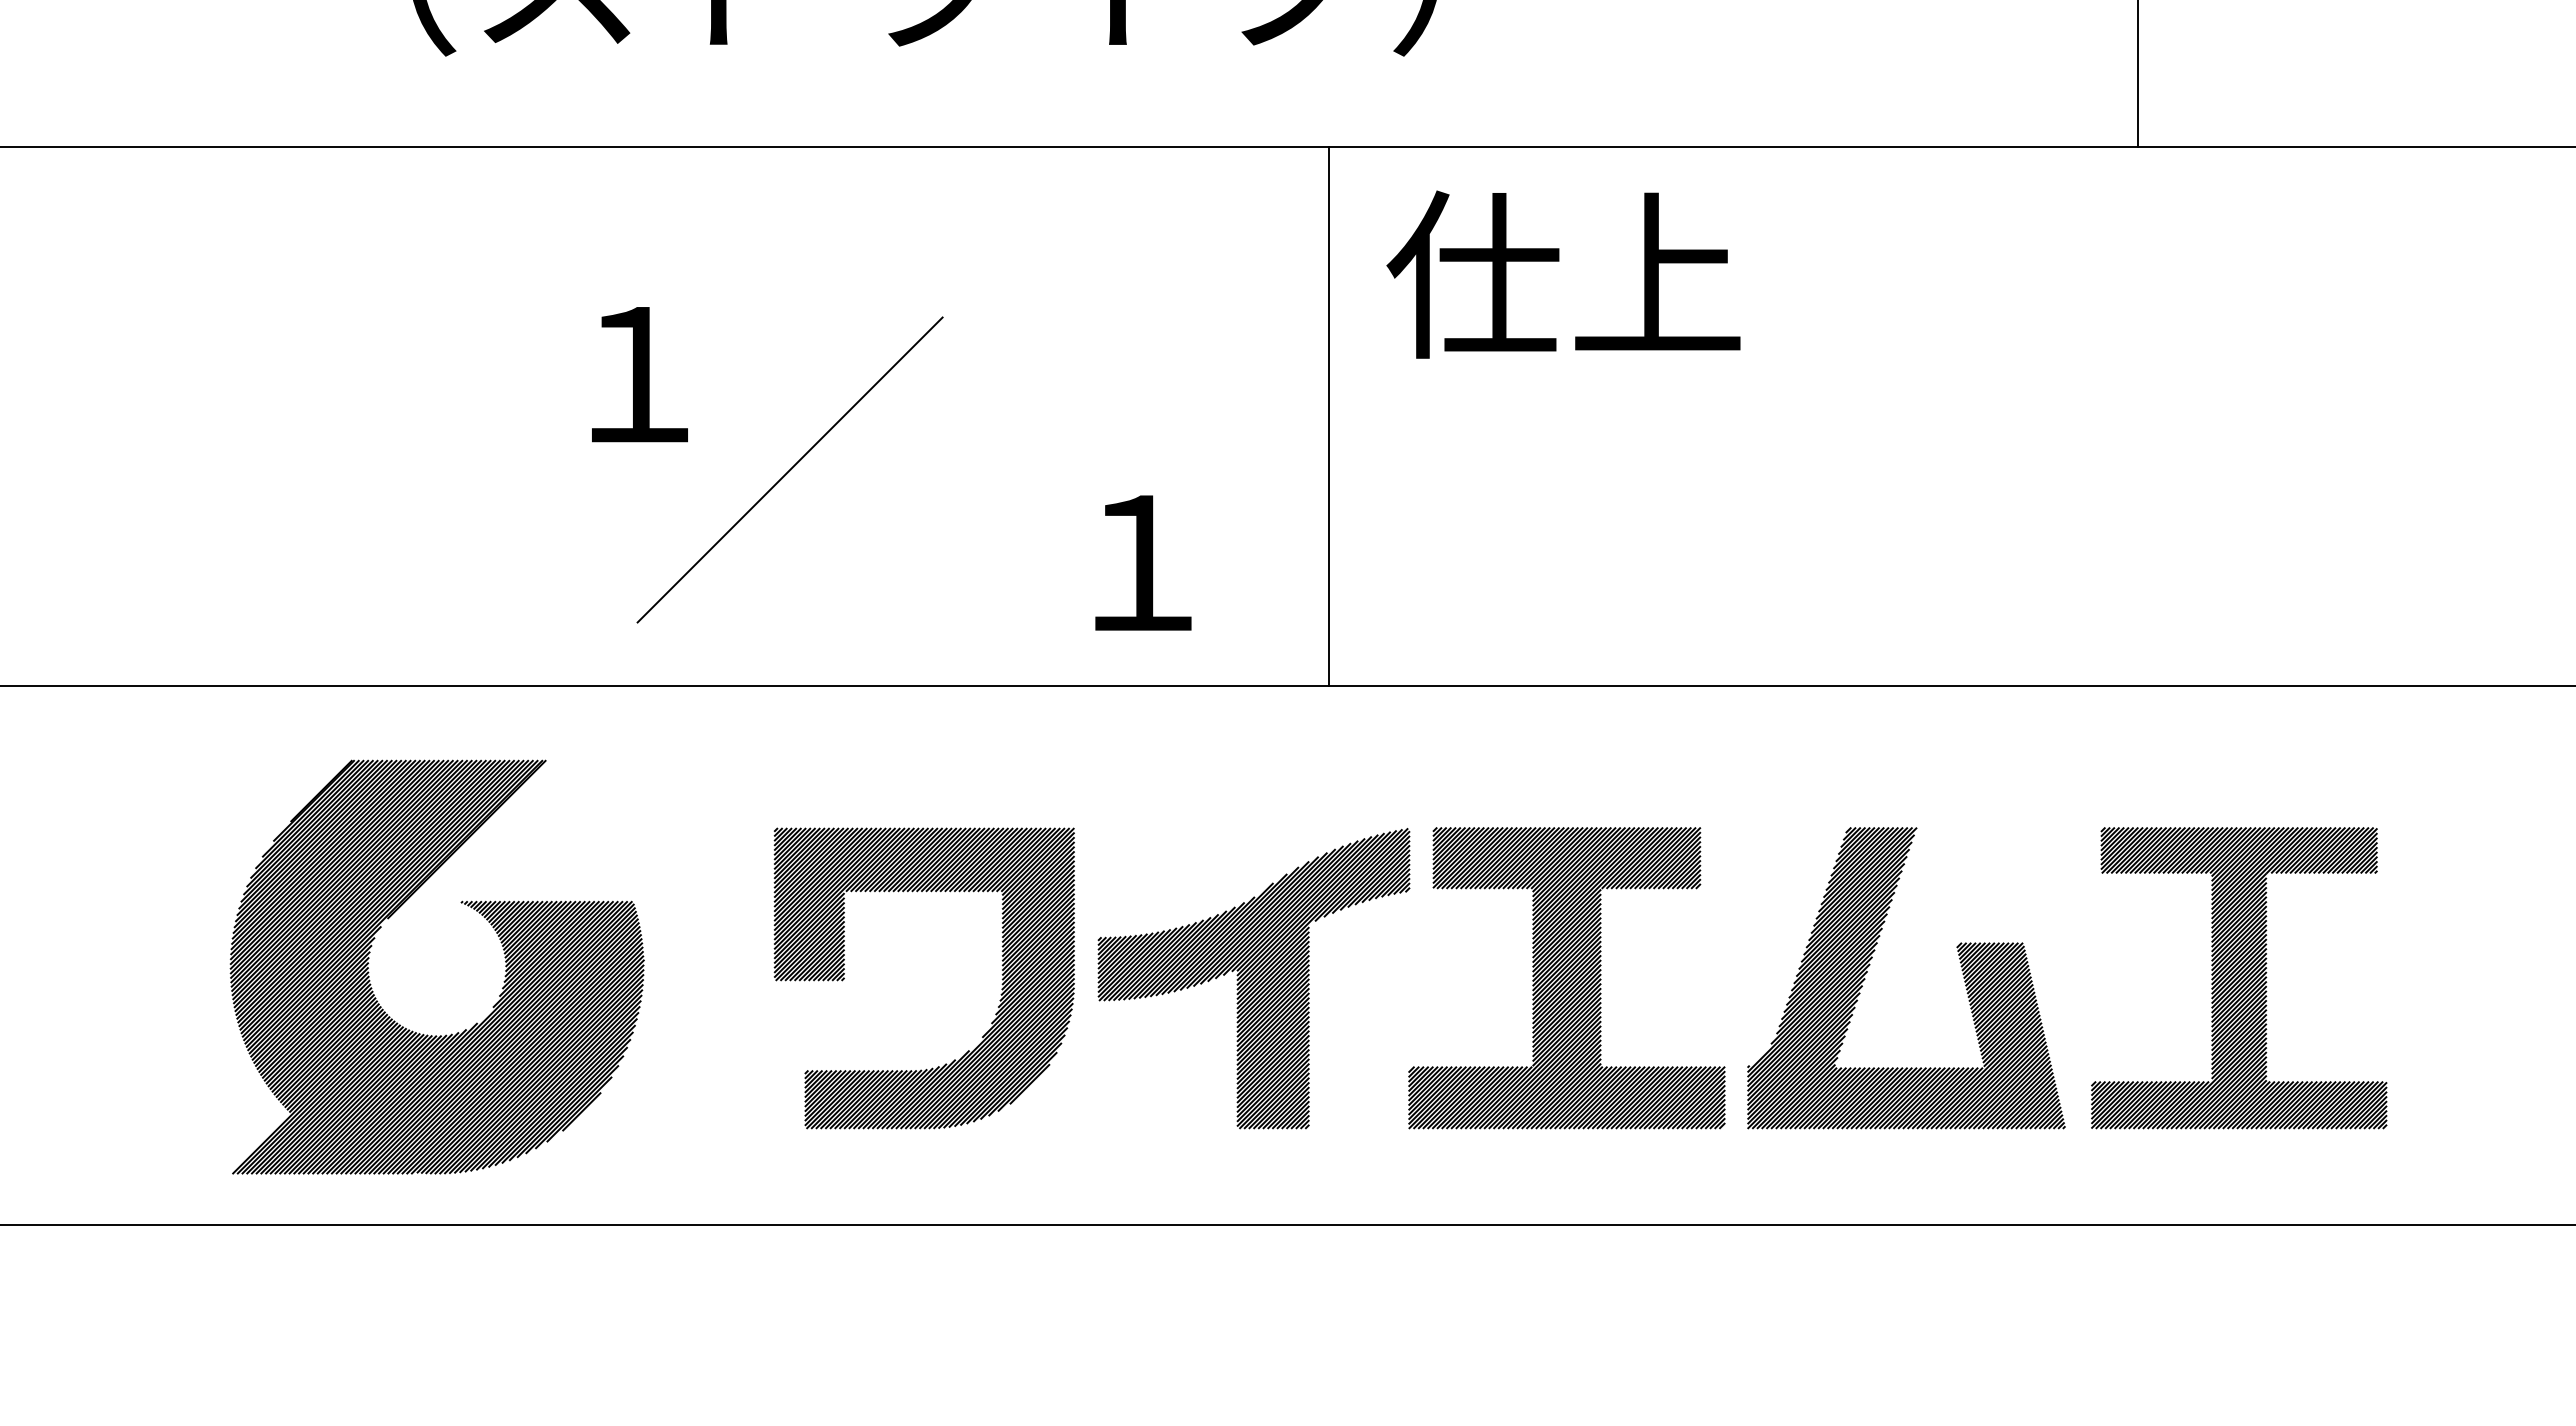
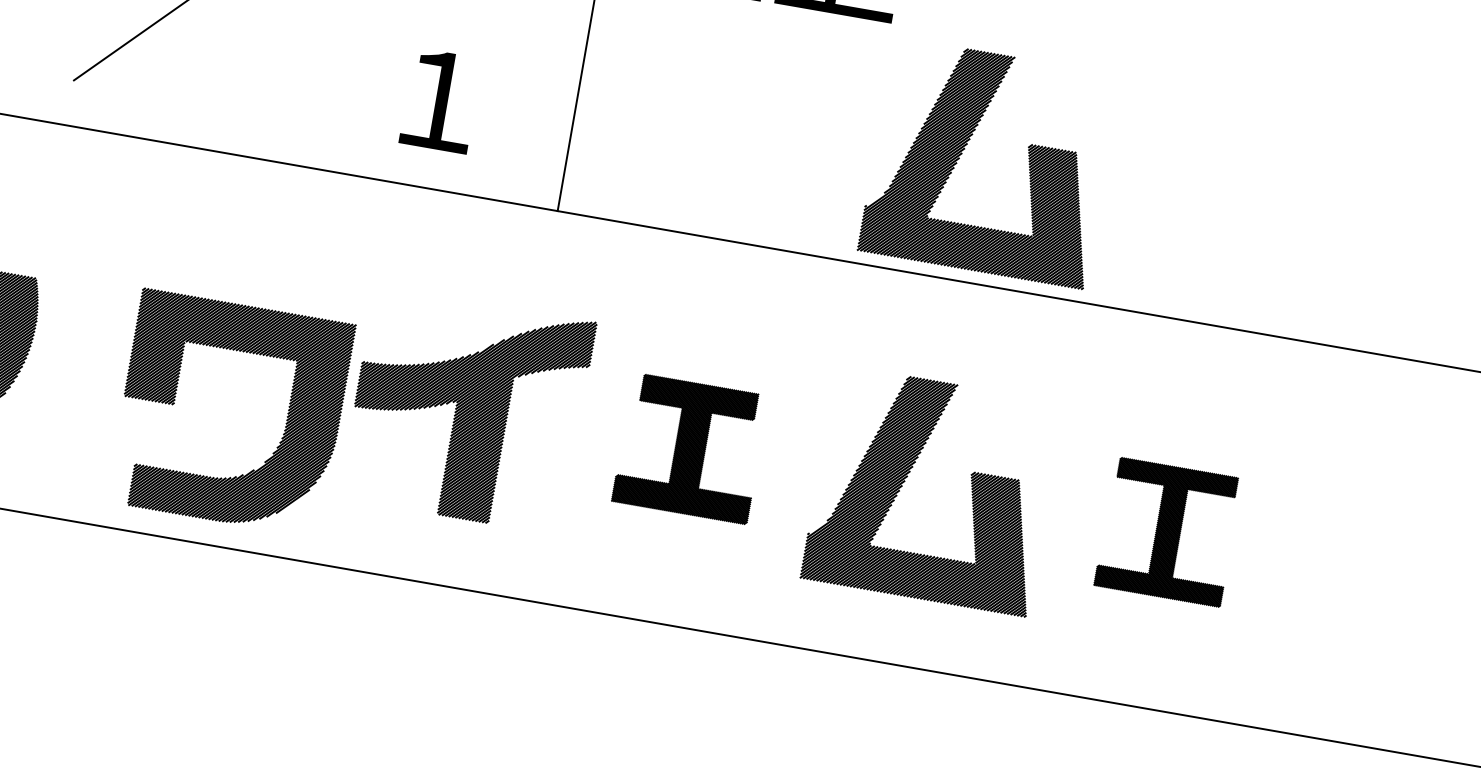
part: (1870, 504) -> (964, 149), added
part: (1566, 978) -> (690, 448), size x0.6
part: (2239, 978) -> (1168, 532), size x0.6
part: (1001, 979) -> (285, 423), moved

